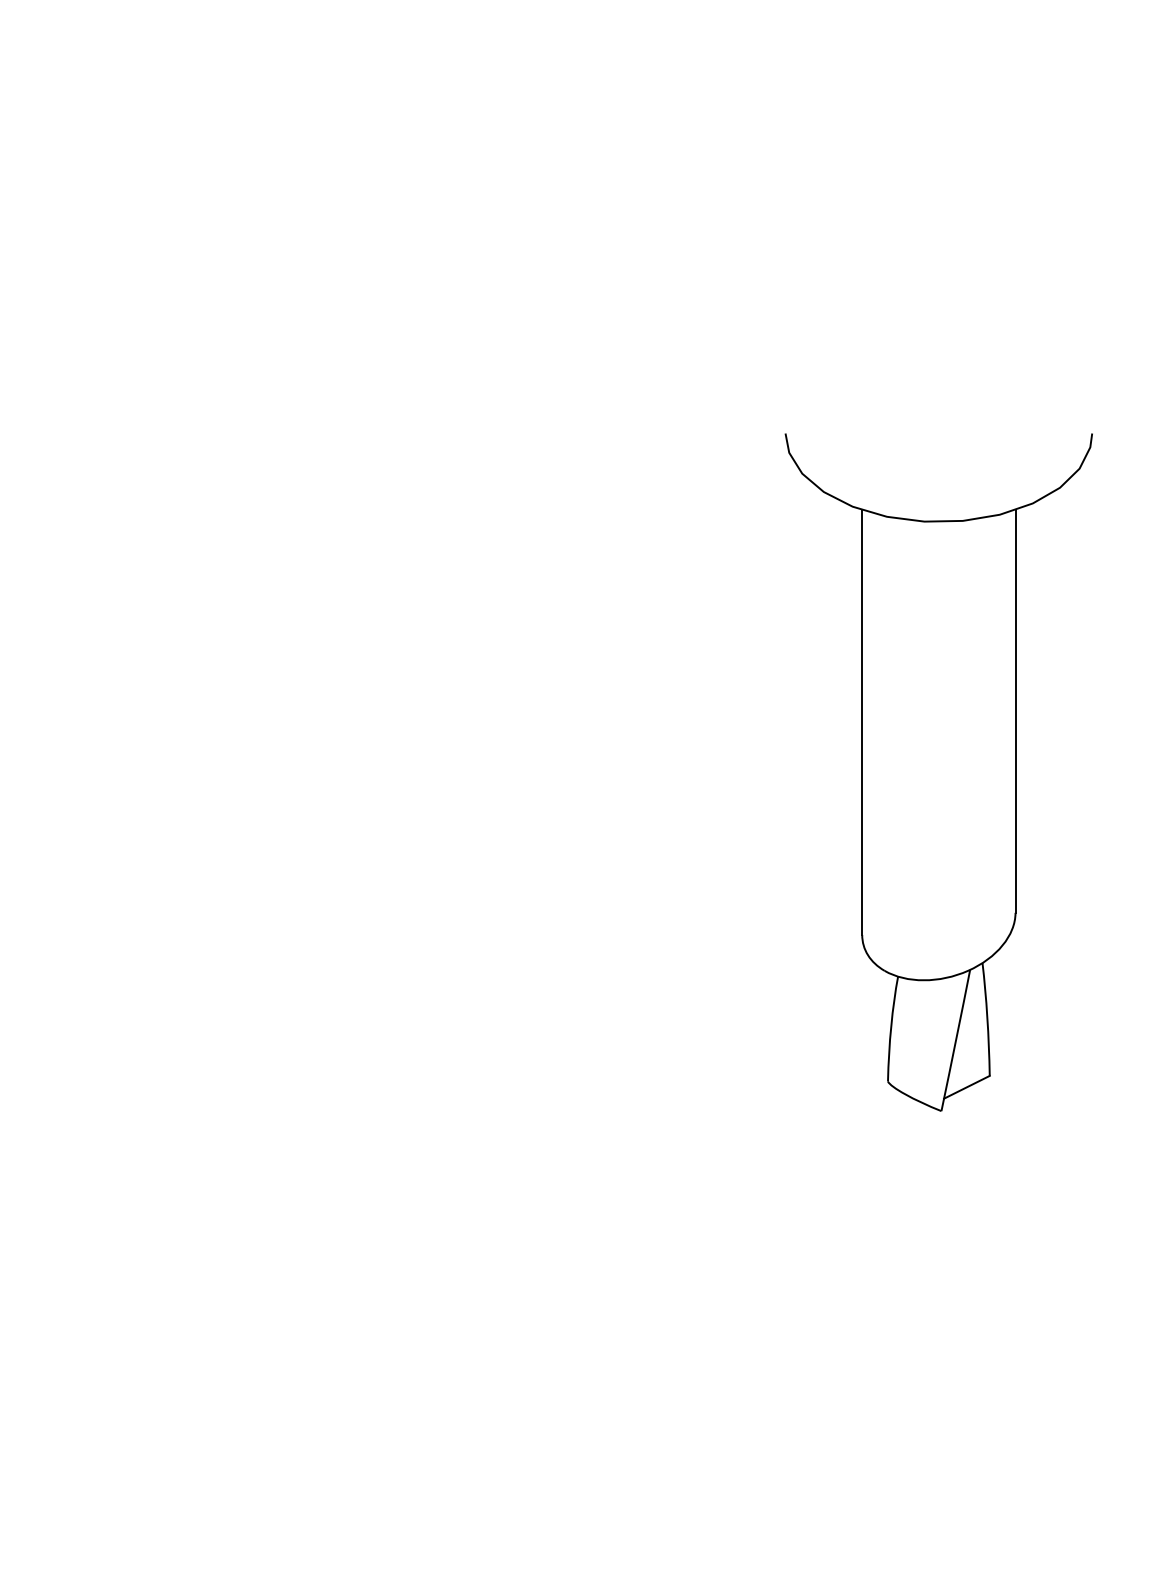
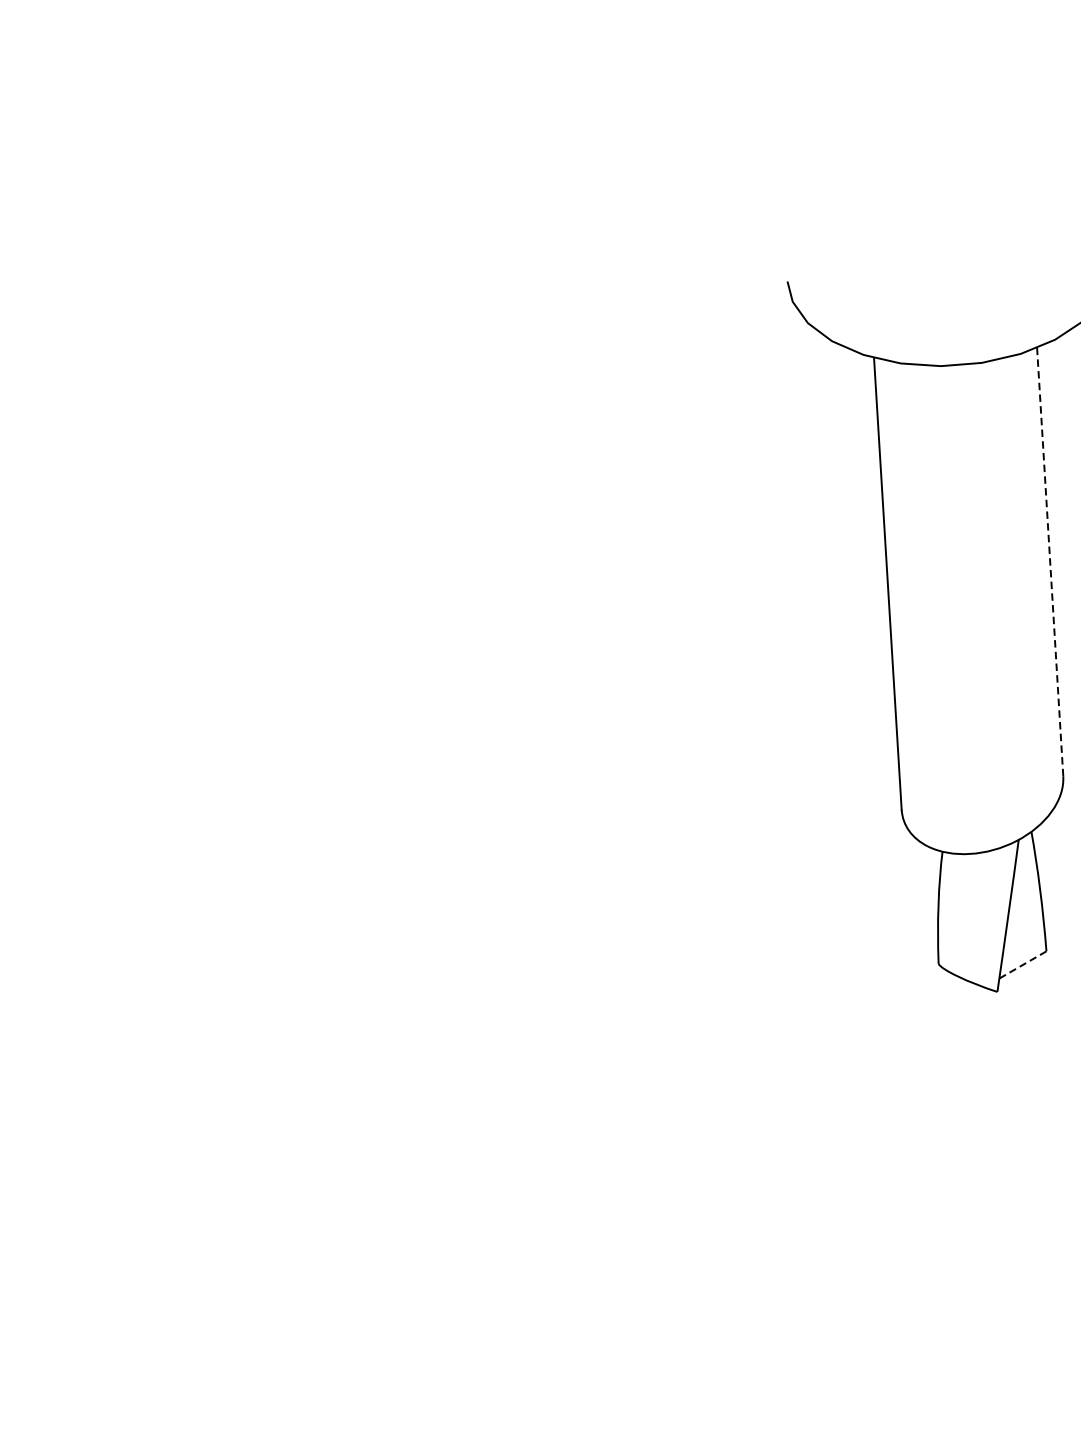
line: (1015, 710) -> (1050, 561), solid -> dashed
line: (966, 1087) -> (1022, 965), solid -> dashed

